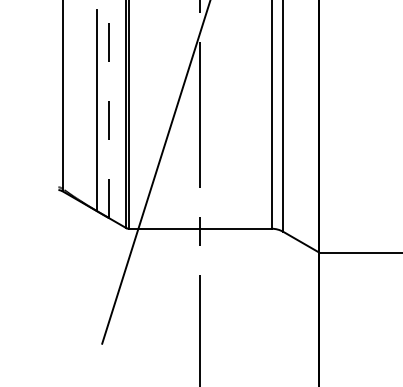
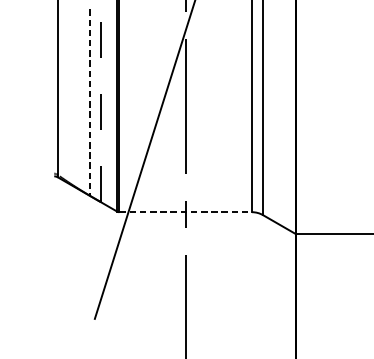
line: (97, 110) -> (90, 102), solid -> dashed
line: (200, 228) -> (186, 211), solid -> dashed

